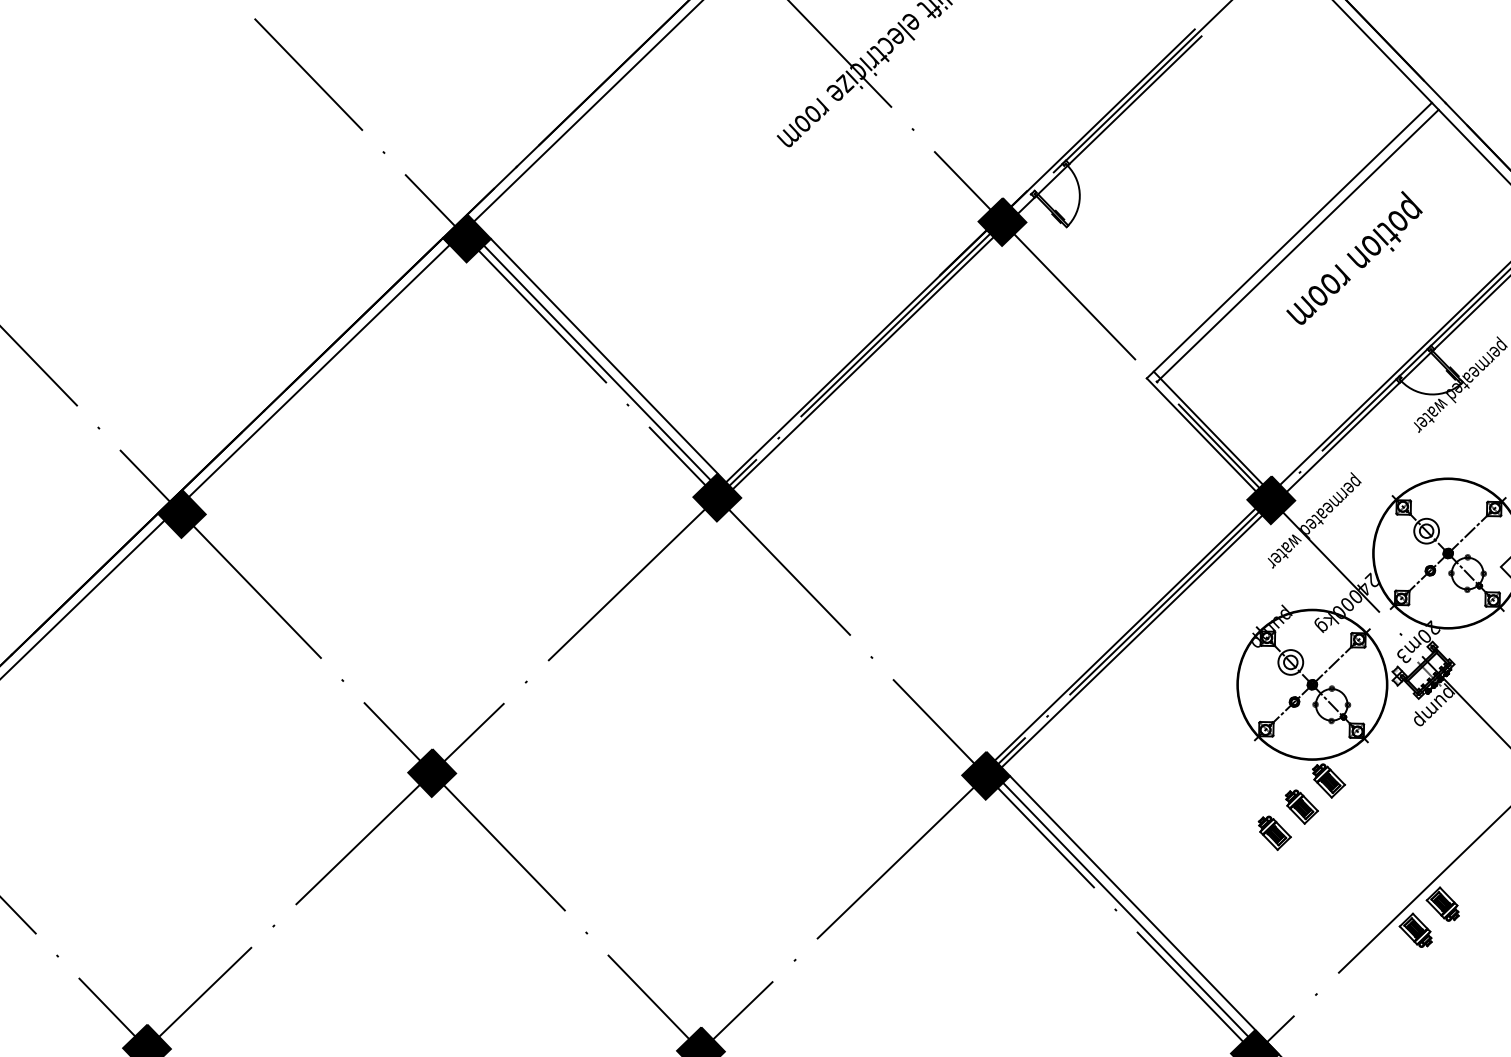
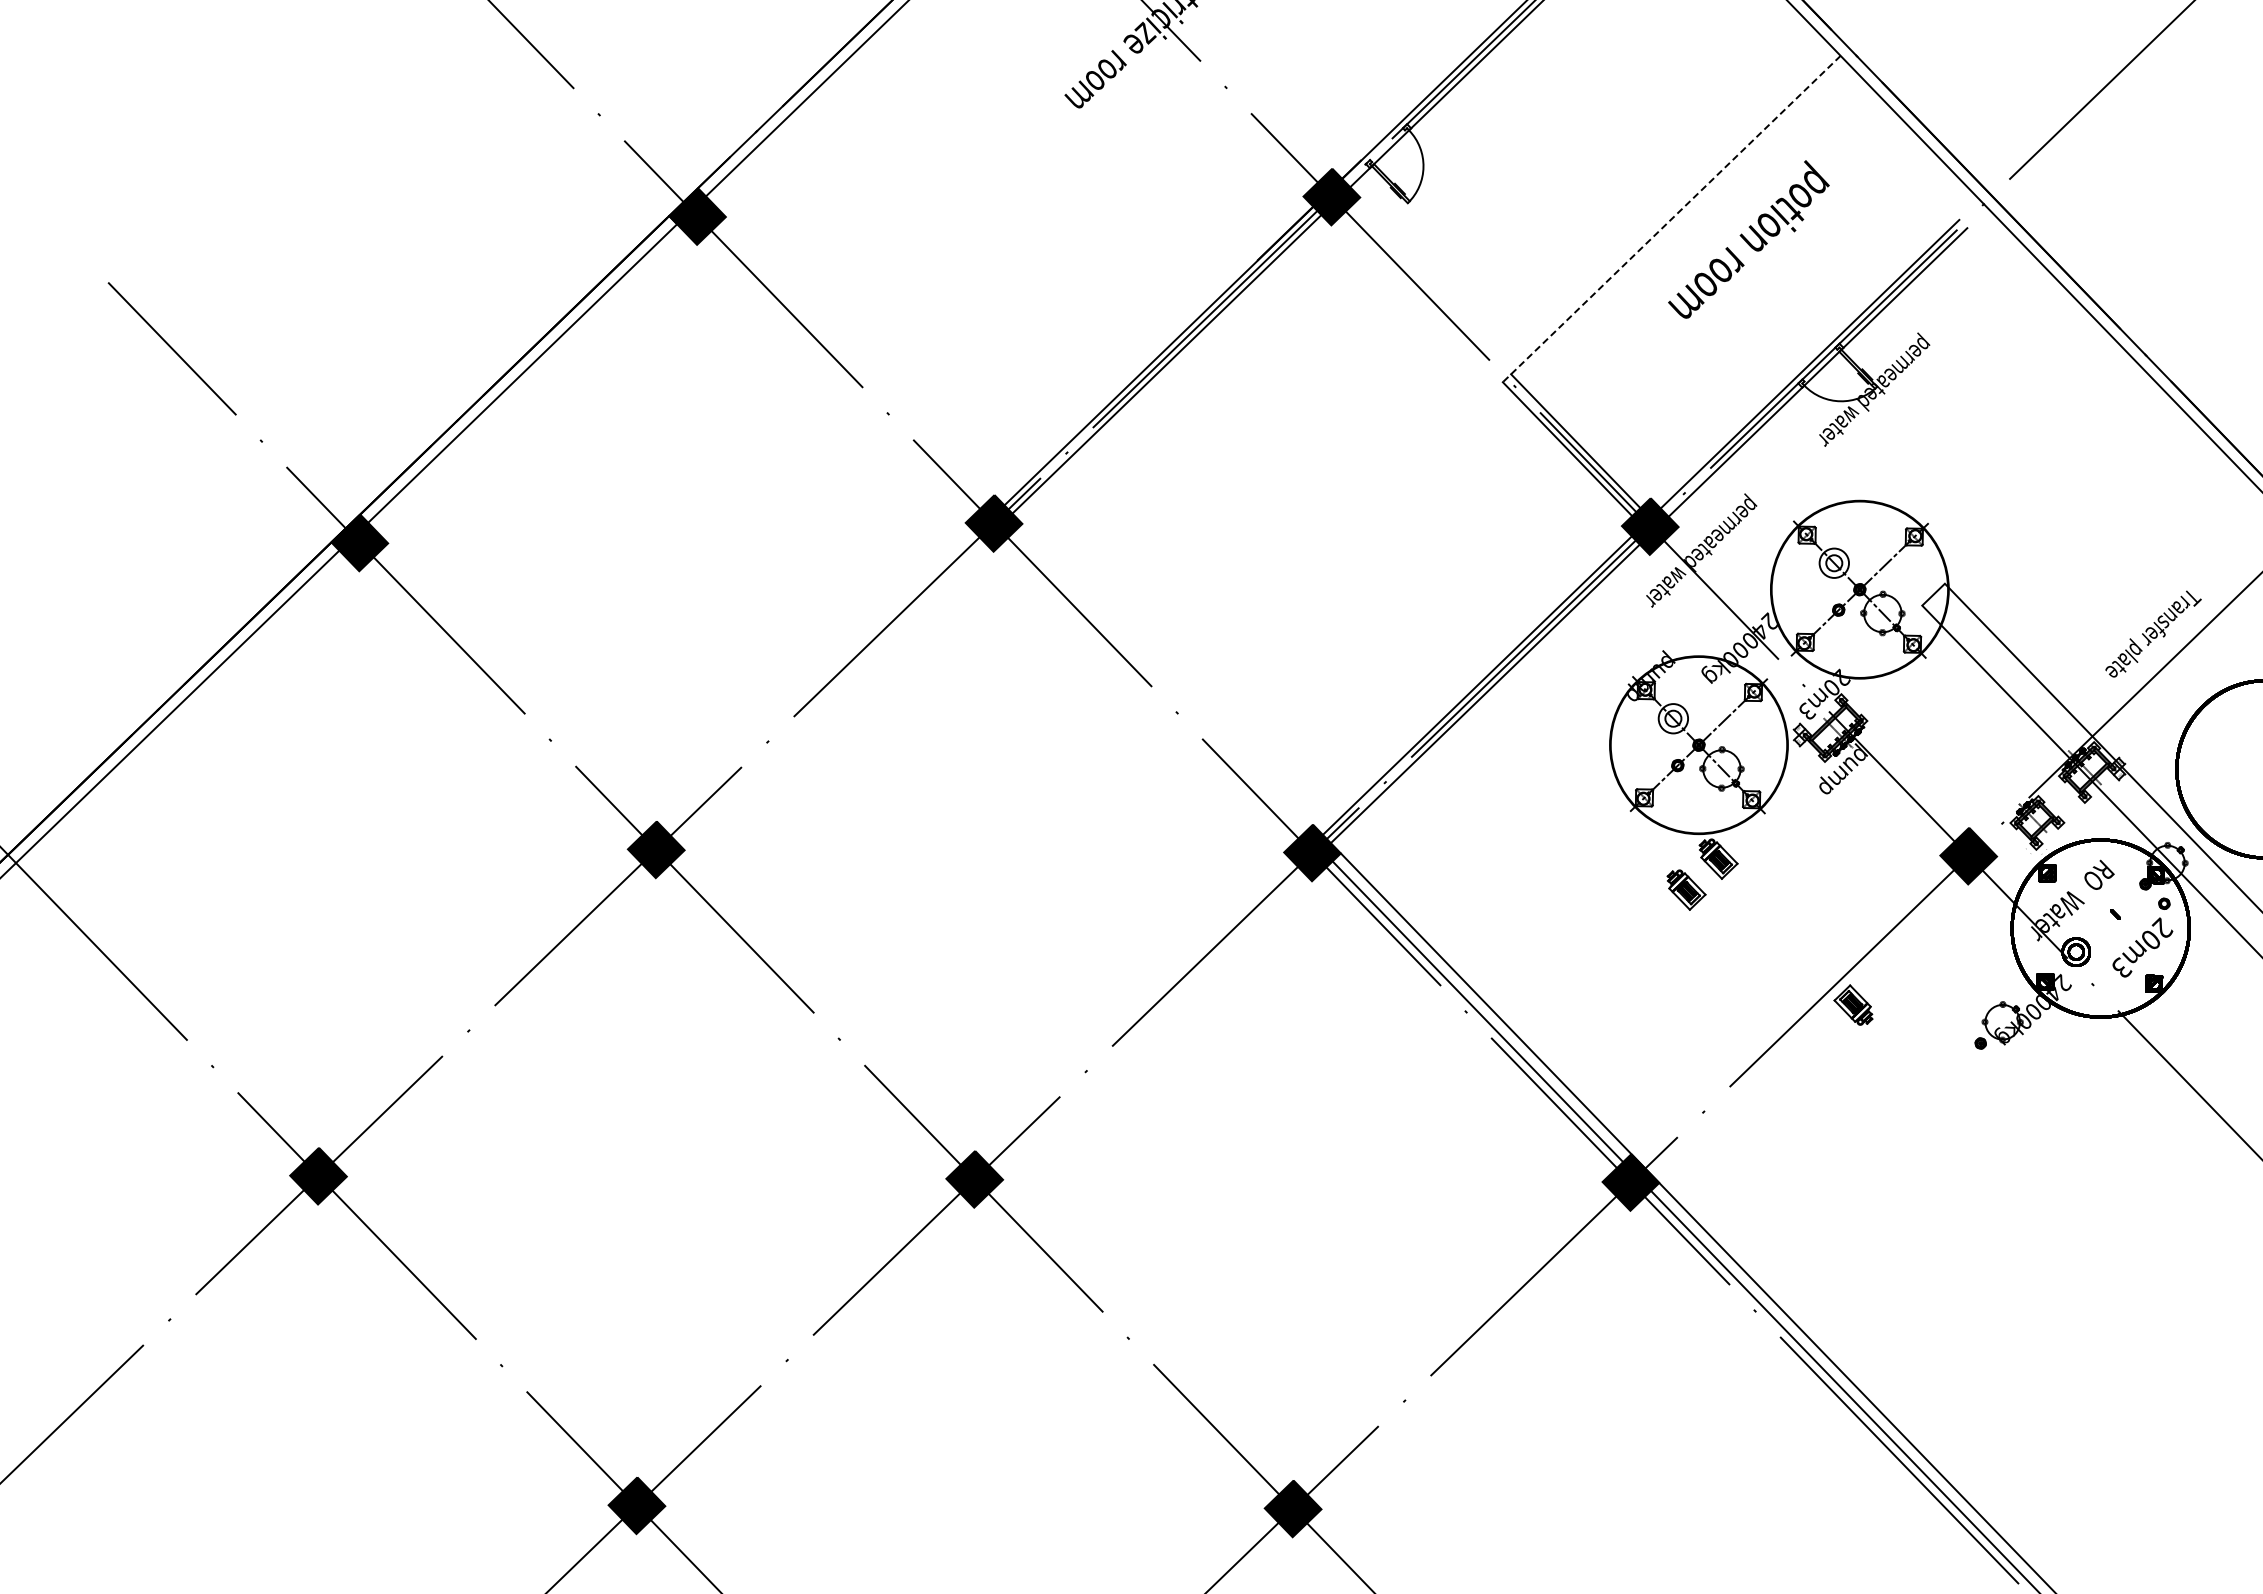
line: (1289, 240) -> (1671, 219), solid -> dashed
line: (1297, 246) -> (1681, 225), removed
line: (603, 356) -> (859, 356), removed
line: (596, 362) -> (851, 363), removed
part: (1274, 832) -> (1654, 920), removed
part: (1415, 929) -> (1821, 1035), removed

